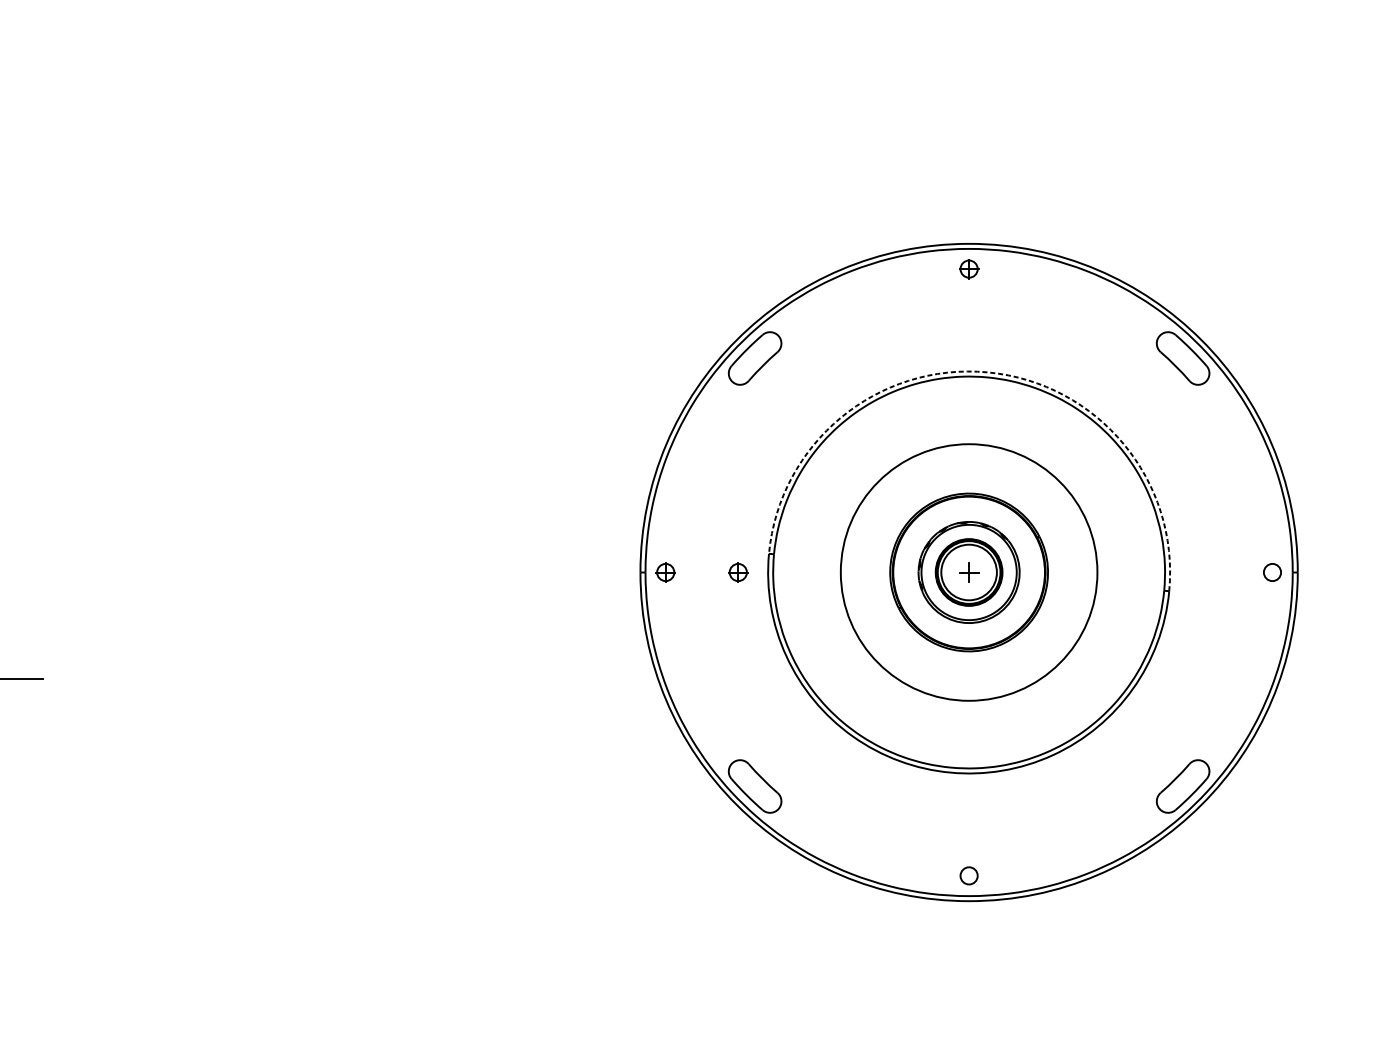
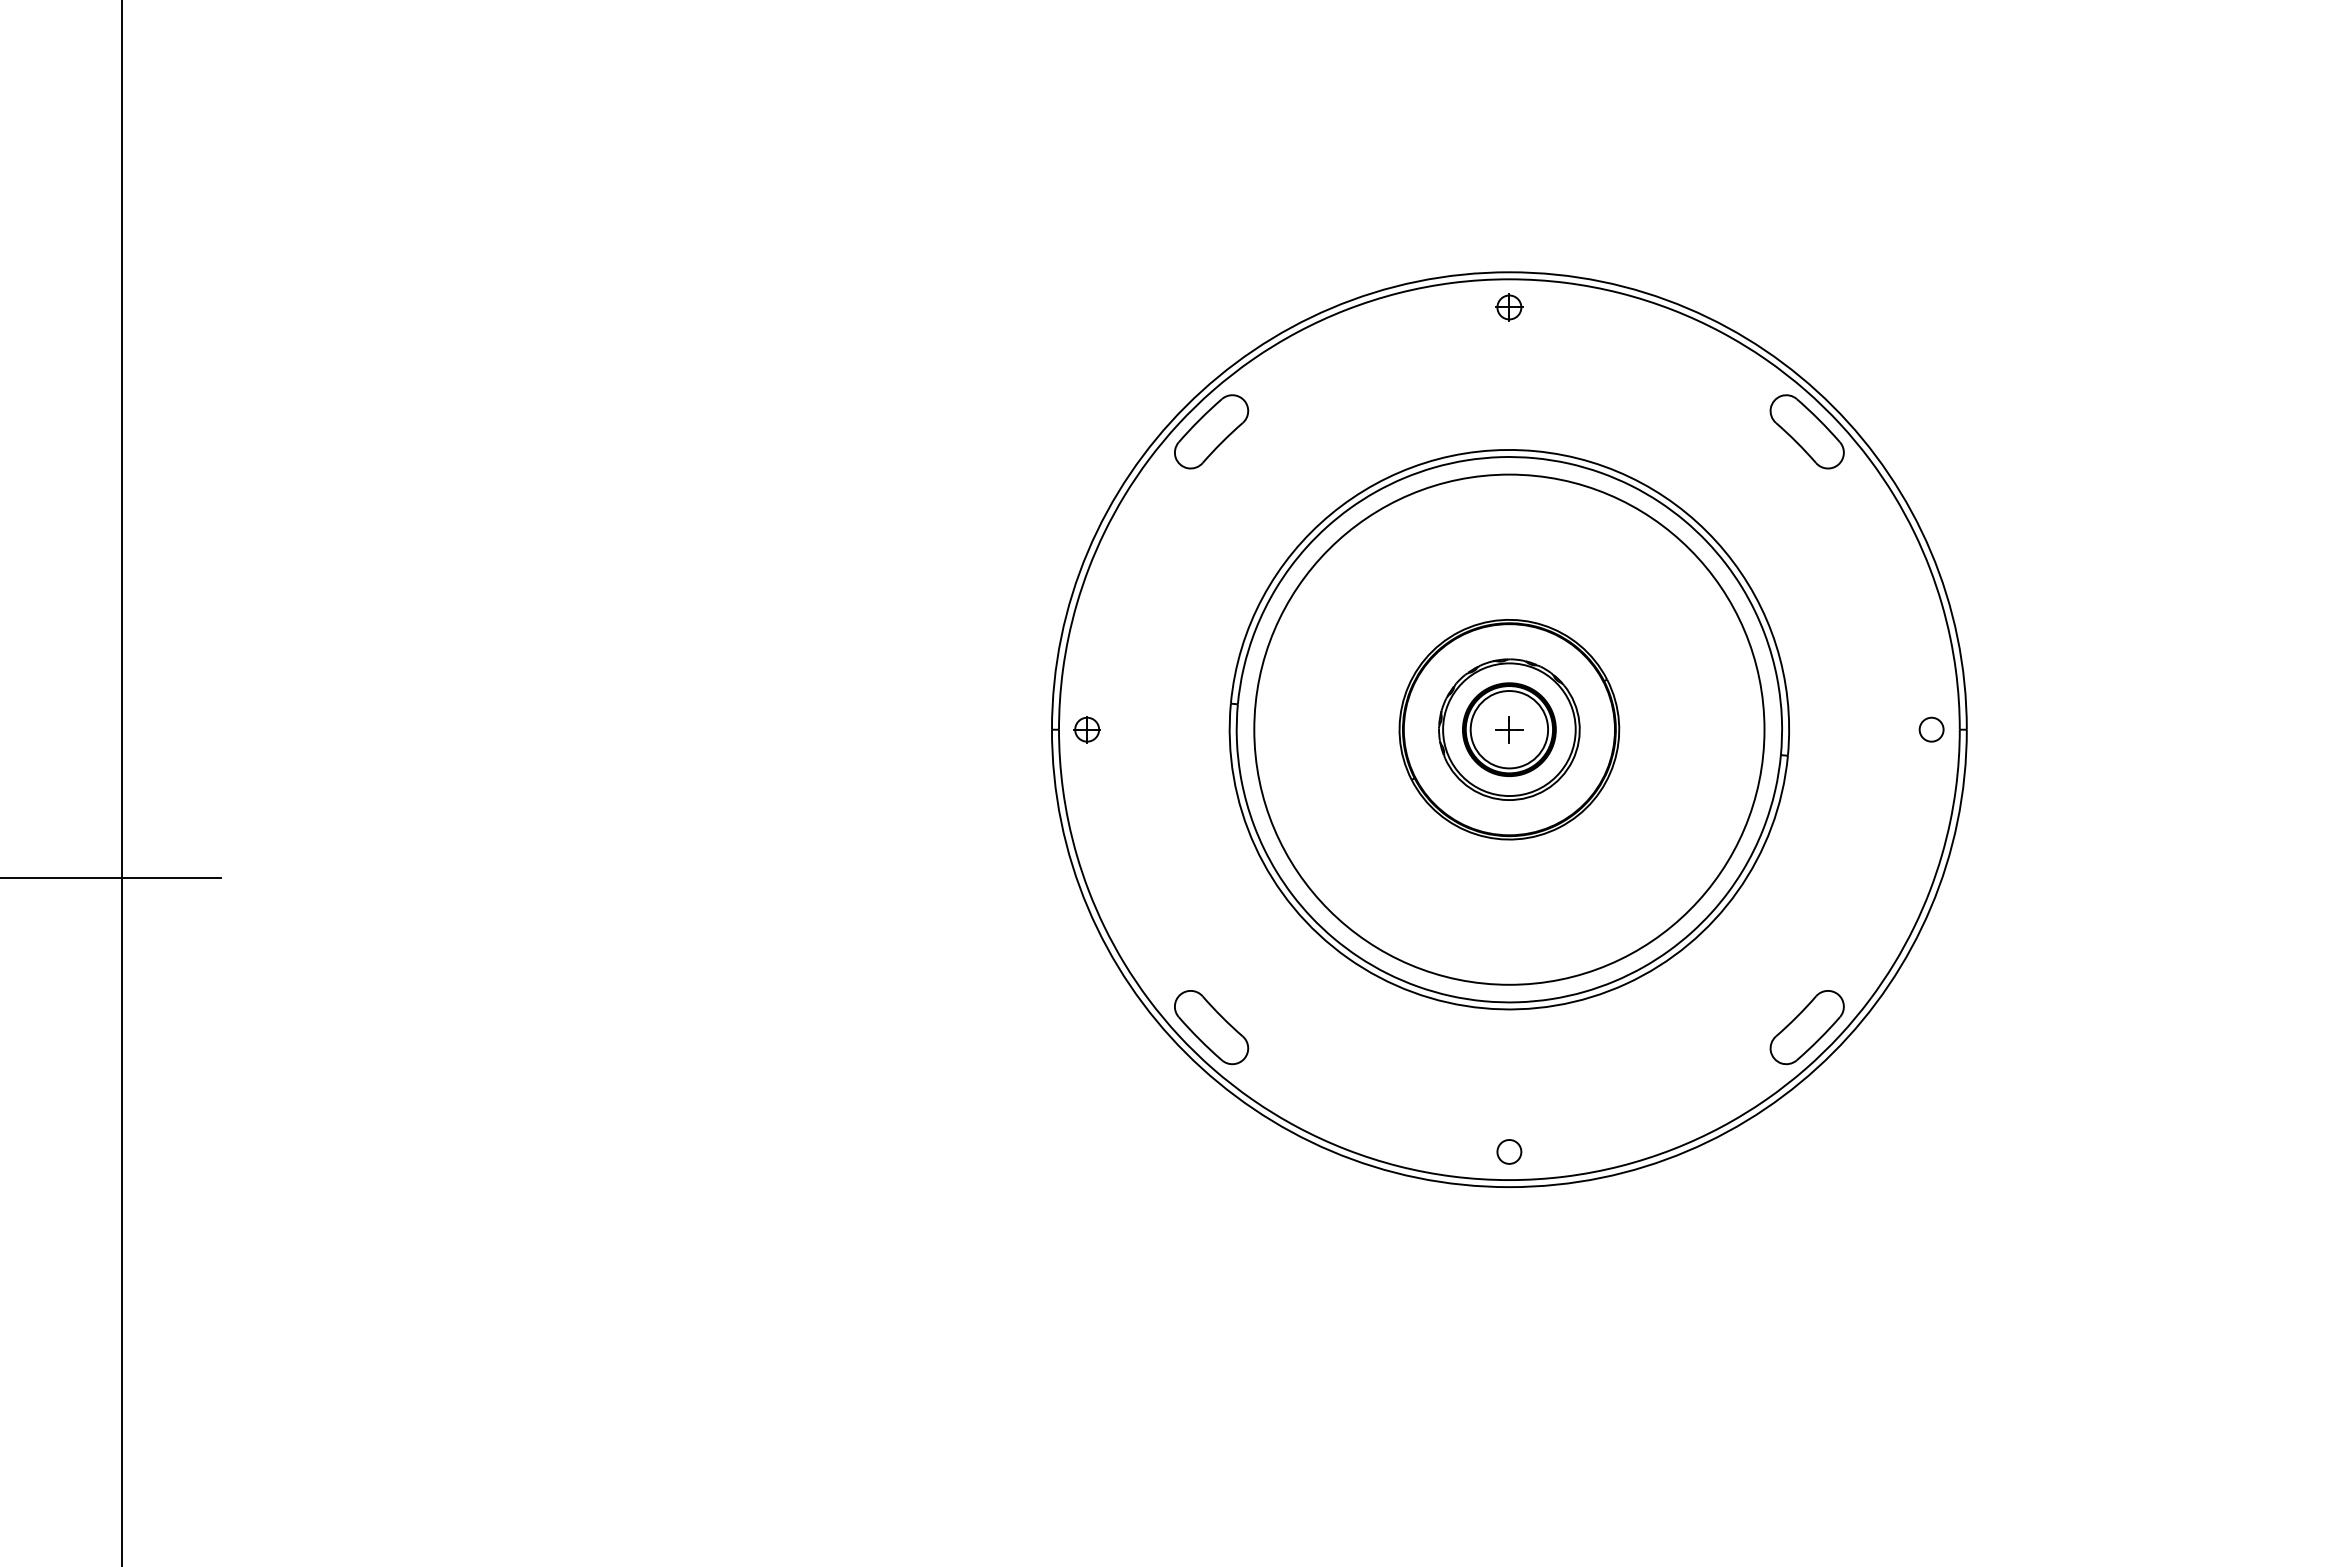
arc: (987, 372) -> (1535, 451), dashed -> solid
part: (737, 572) -> (1187, 729), removed
circle: (969, 572) -> (1509, 729), size x1.43

